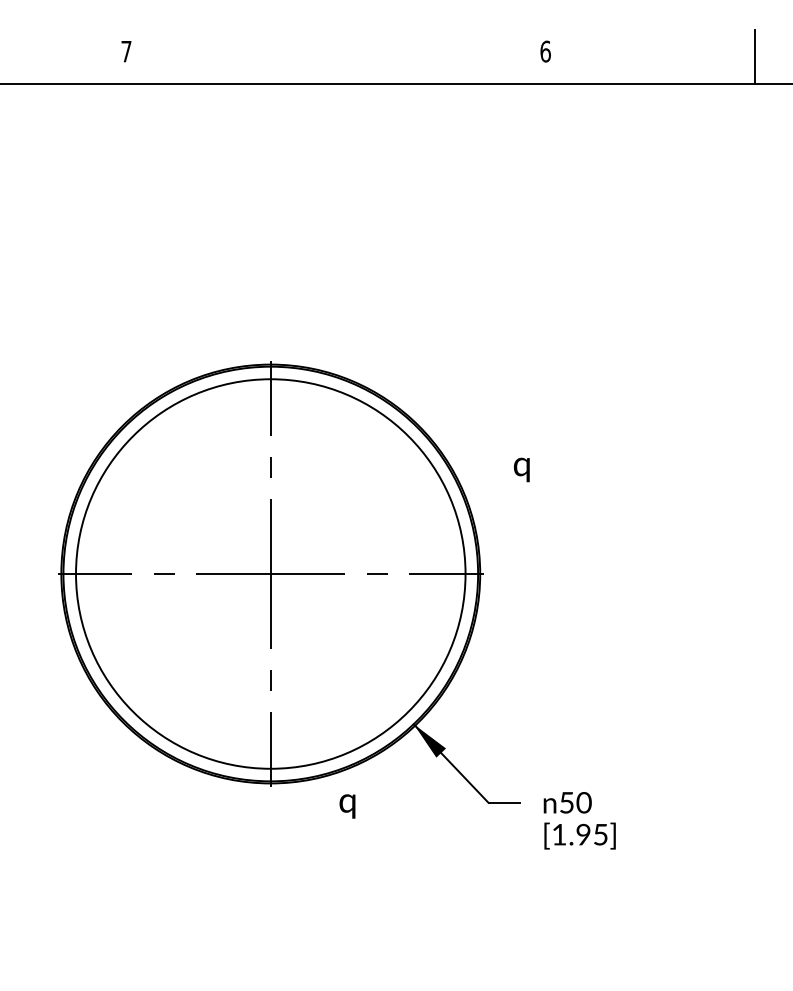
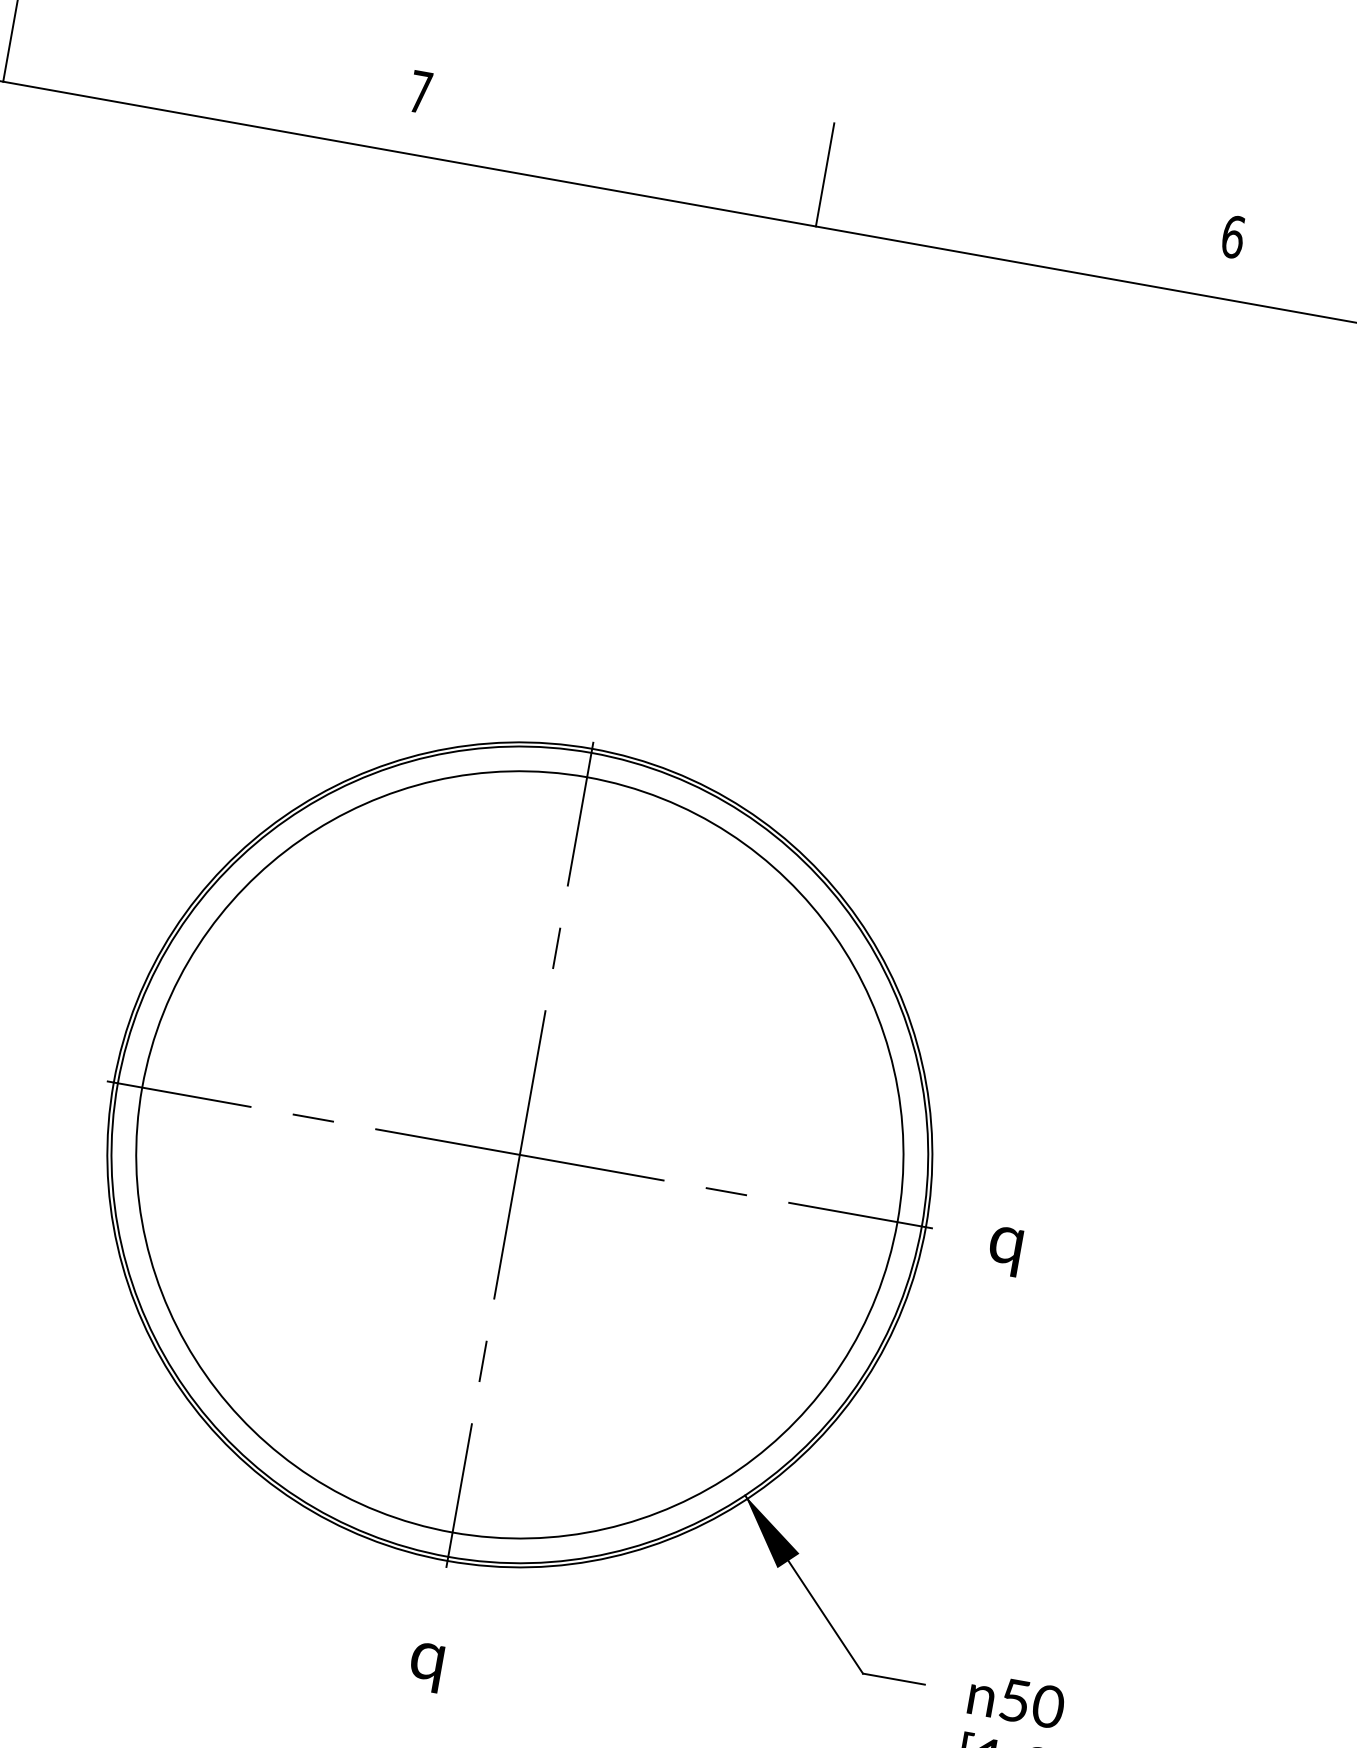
line: (336, 56) -> (826, 174), added
text: (521, 469) -> (1004, 1250), moved
text: (347, 806) -> (426, 1667), moved

